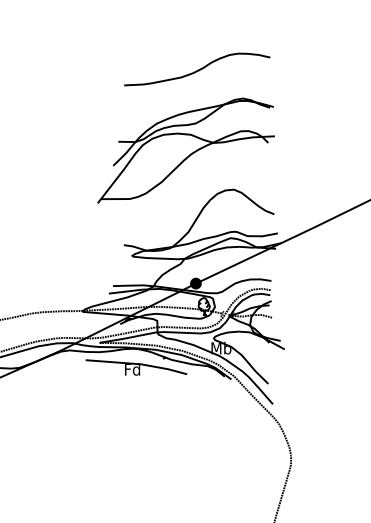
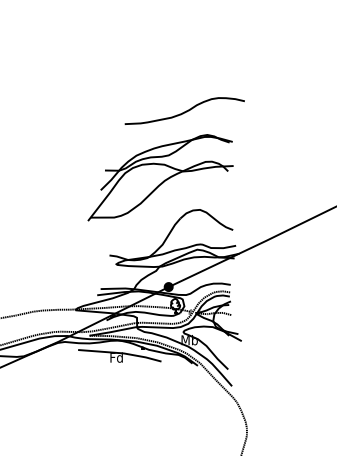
curve: (196, 70) -> (184, 111), moved

